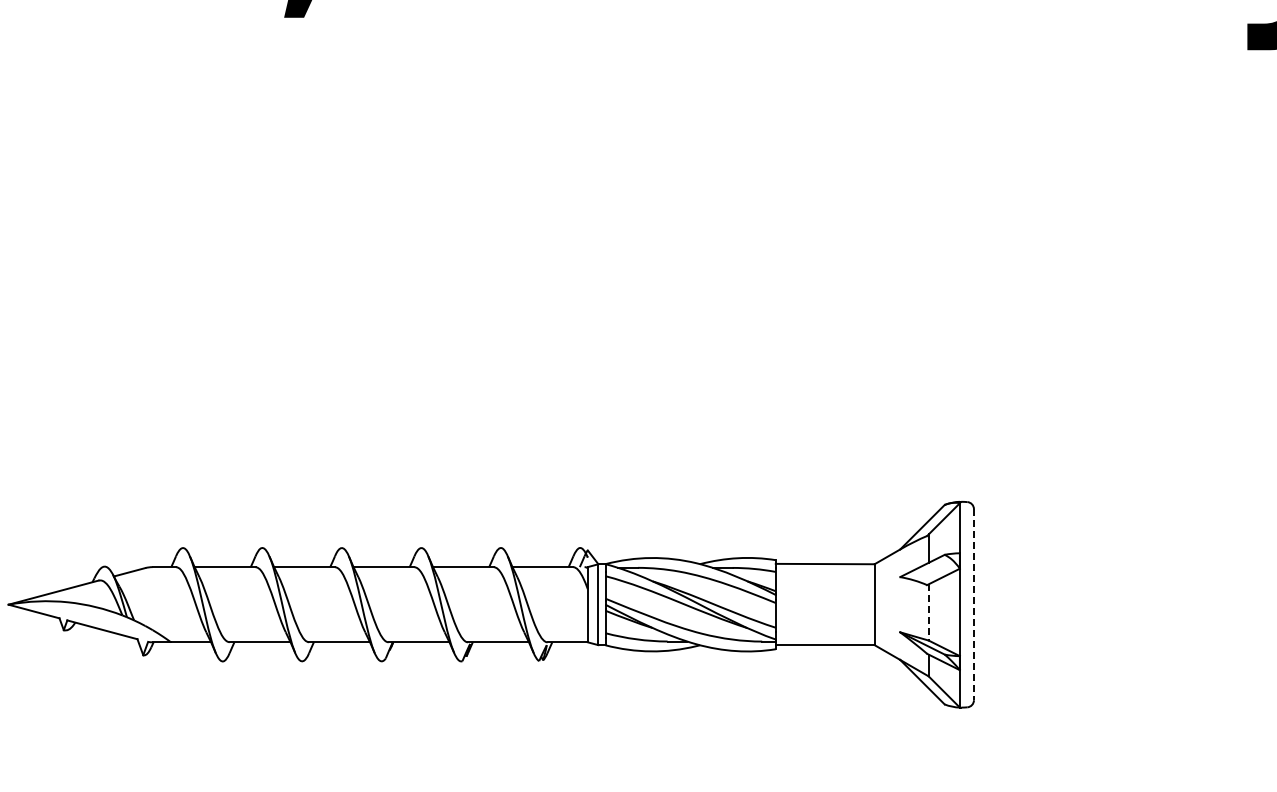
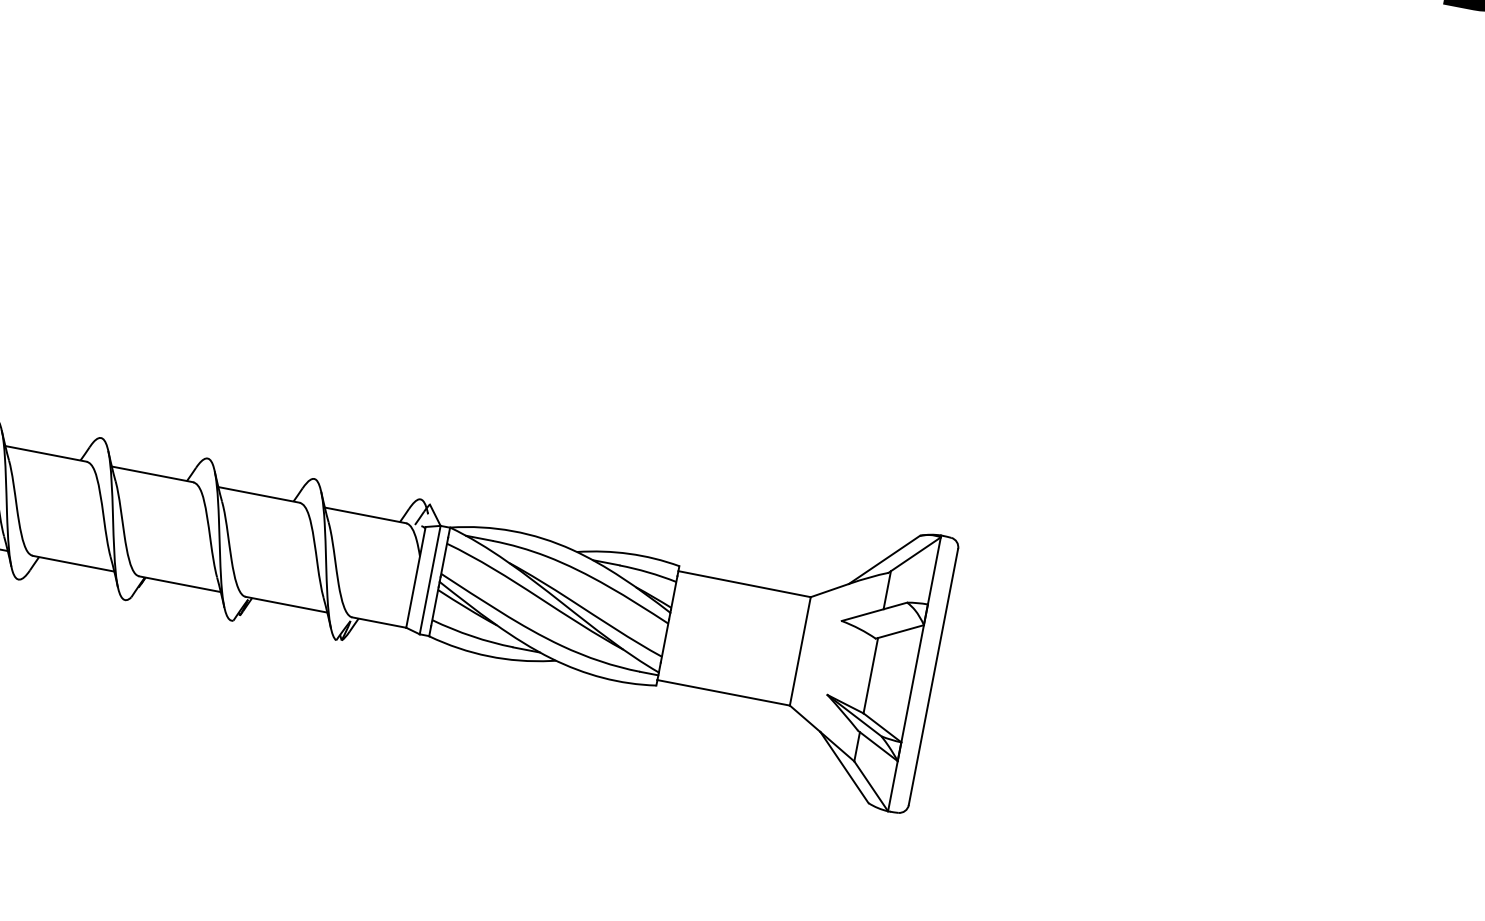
line: (973, 604) -> (932, 676), dashed -> solid
line: (928, 612) -> (870, 675), dashed -> solid

